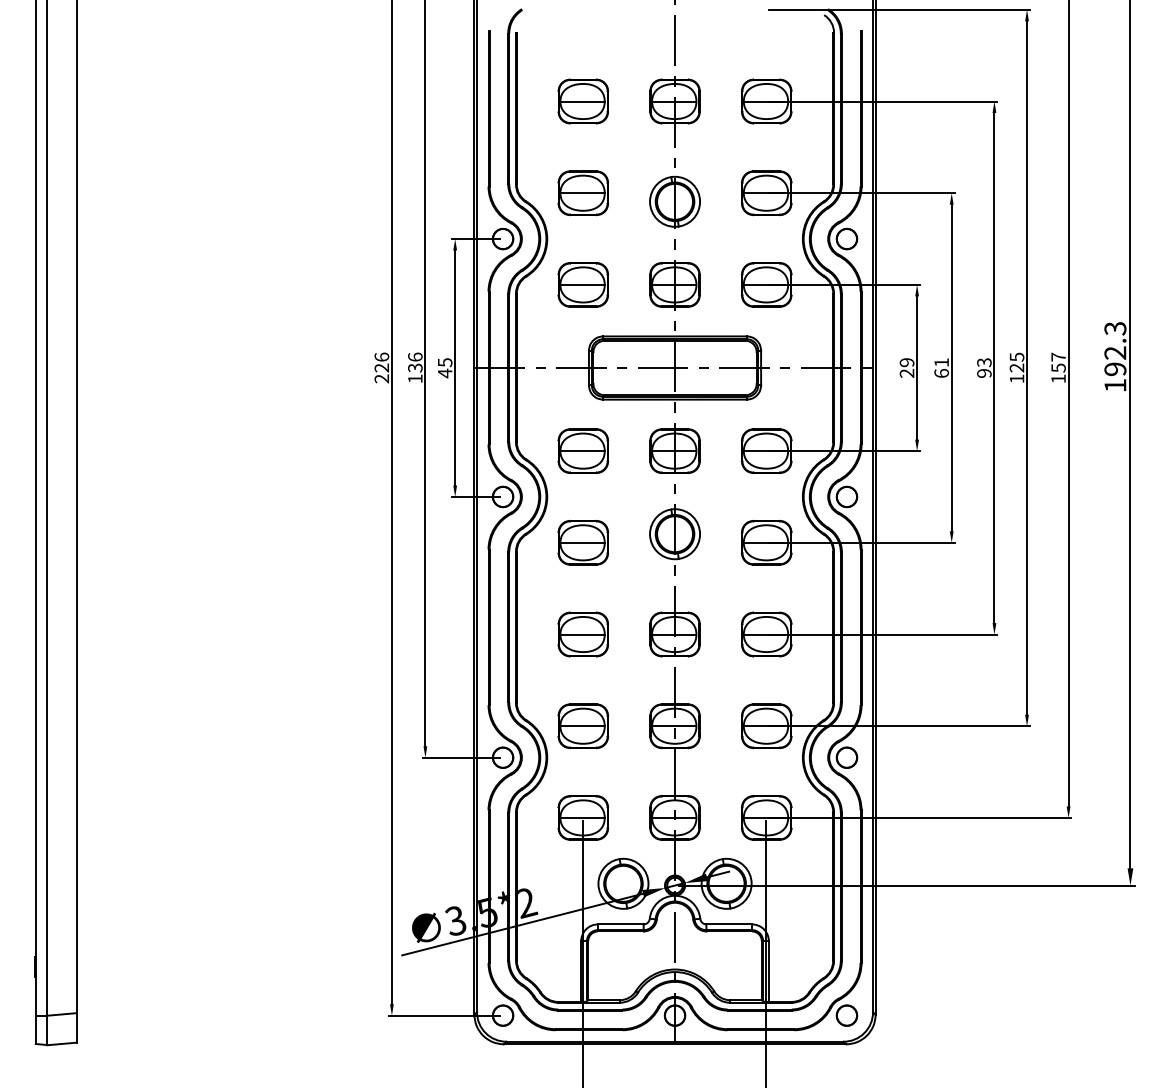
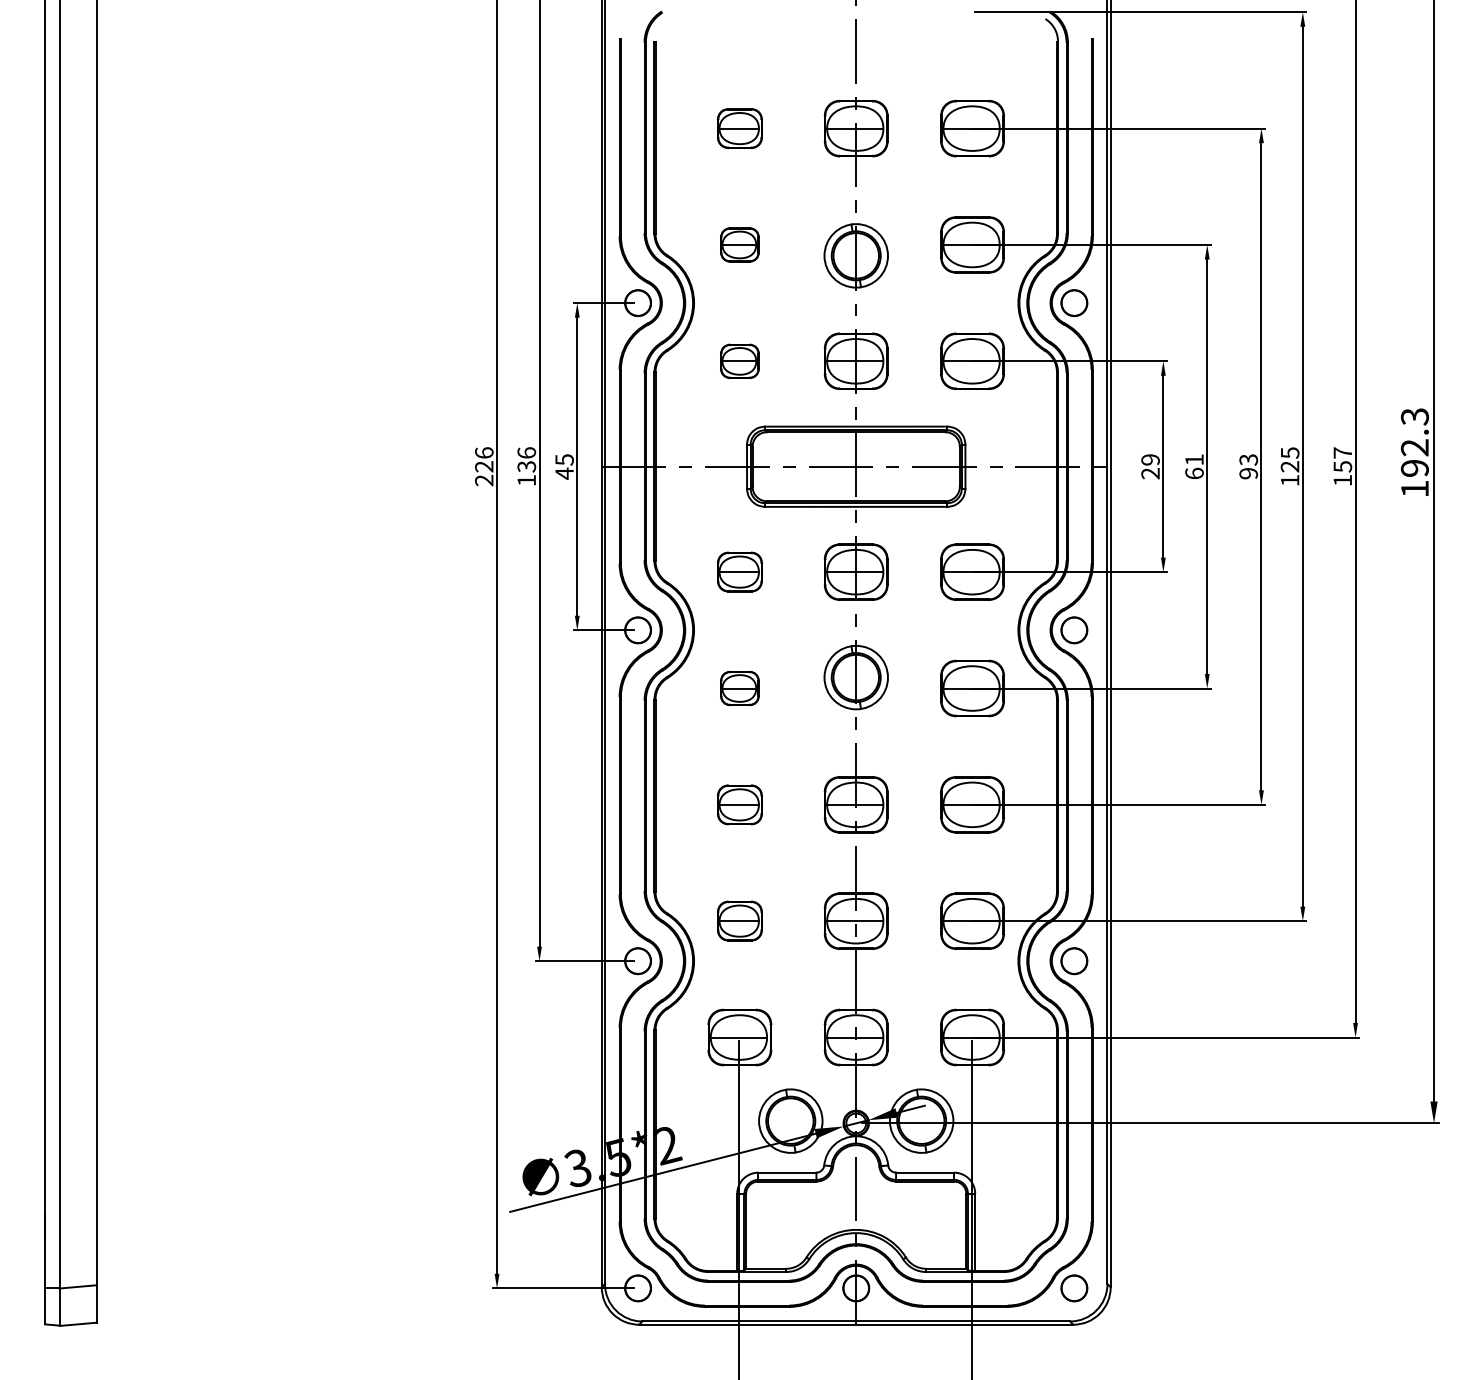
part: (583, 101) -> (739, 128), size x0.7
part: (583, 192) -> (739, 244), size x0.6
part: (583, 285) -> (739, 361), size x0.6
part: (583, 450) -> (739, 571), size x0.7
part: (583, 542) -> (739, 688), size x0.6
part: (583, 634) -> (739, 804), size x0.7
part: (583, 725) -> (739, 920), size x0.7

